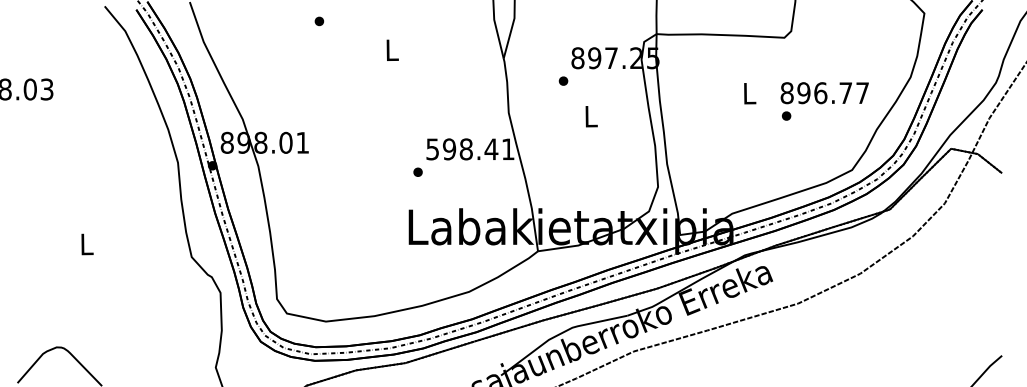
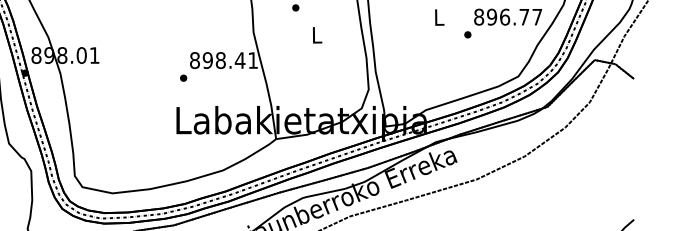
text: (824, 93) -> (507, 17), moved
text: (432, 149) -> (194, 60), 598.41 -> 898.41

